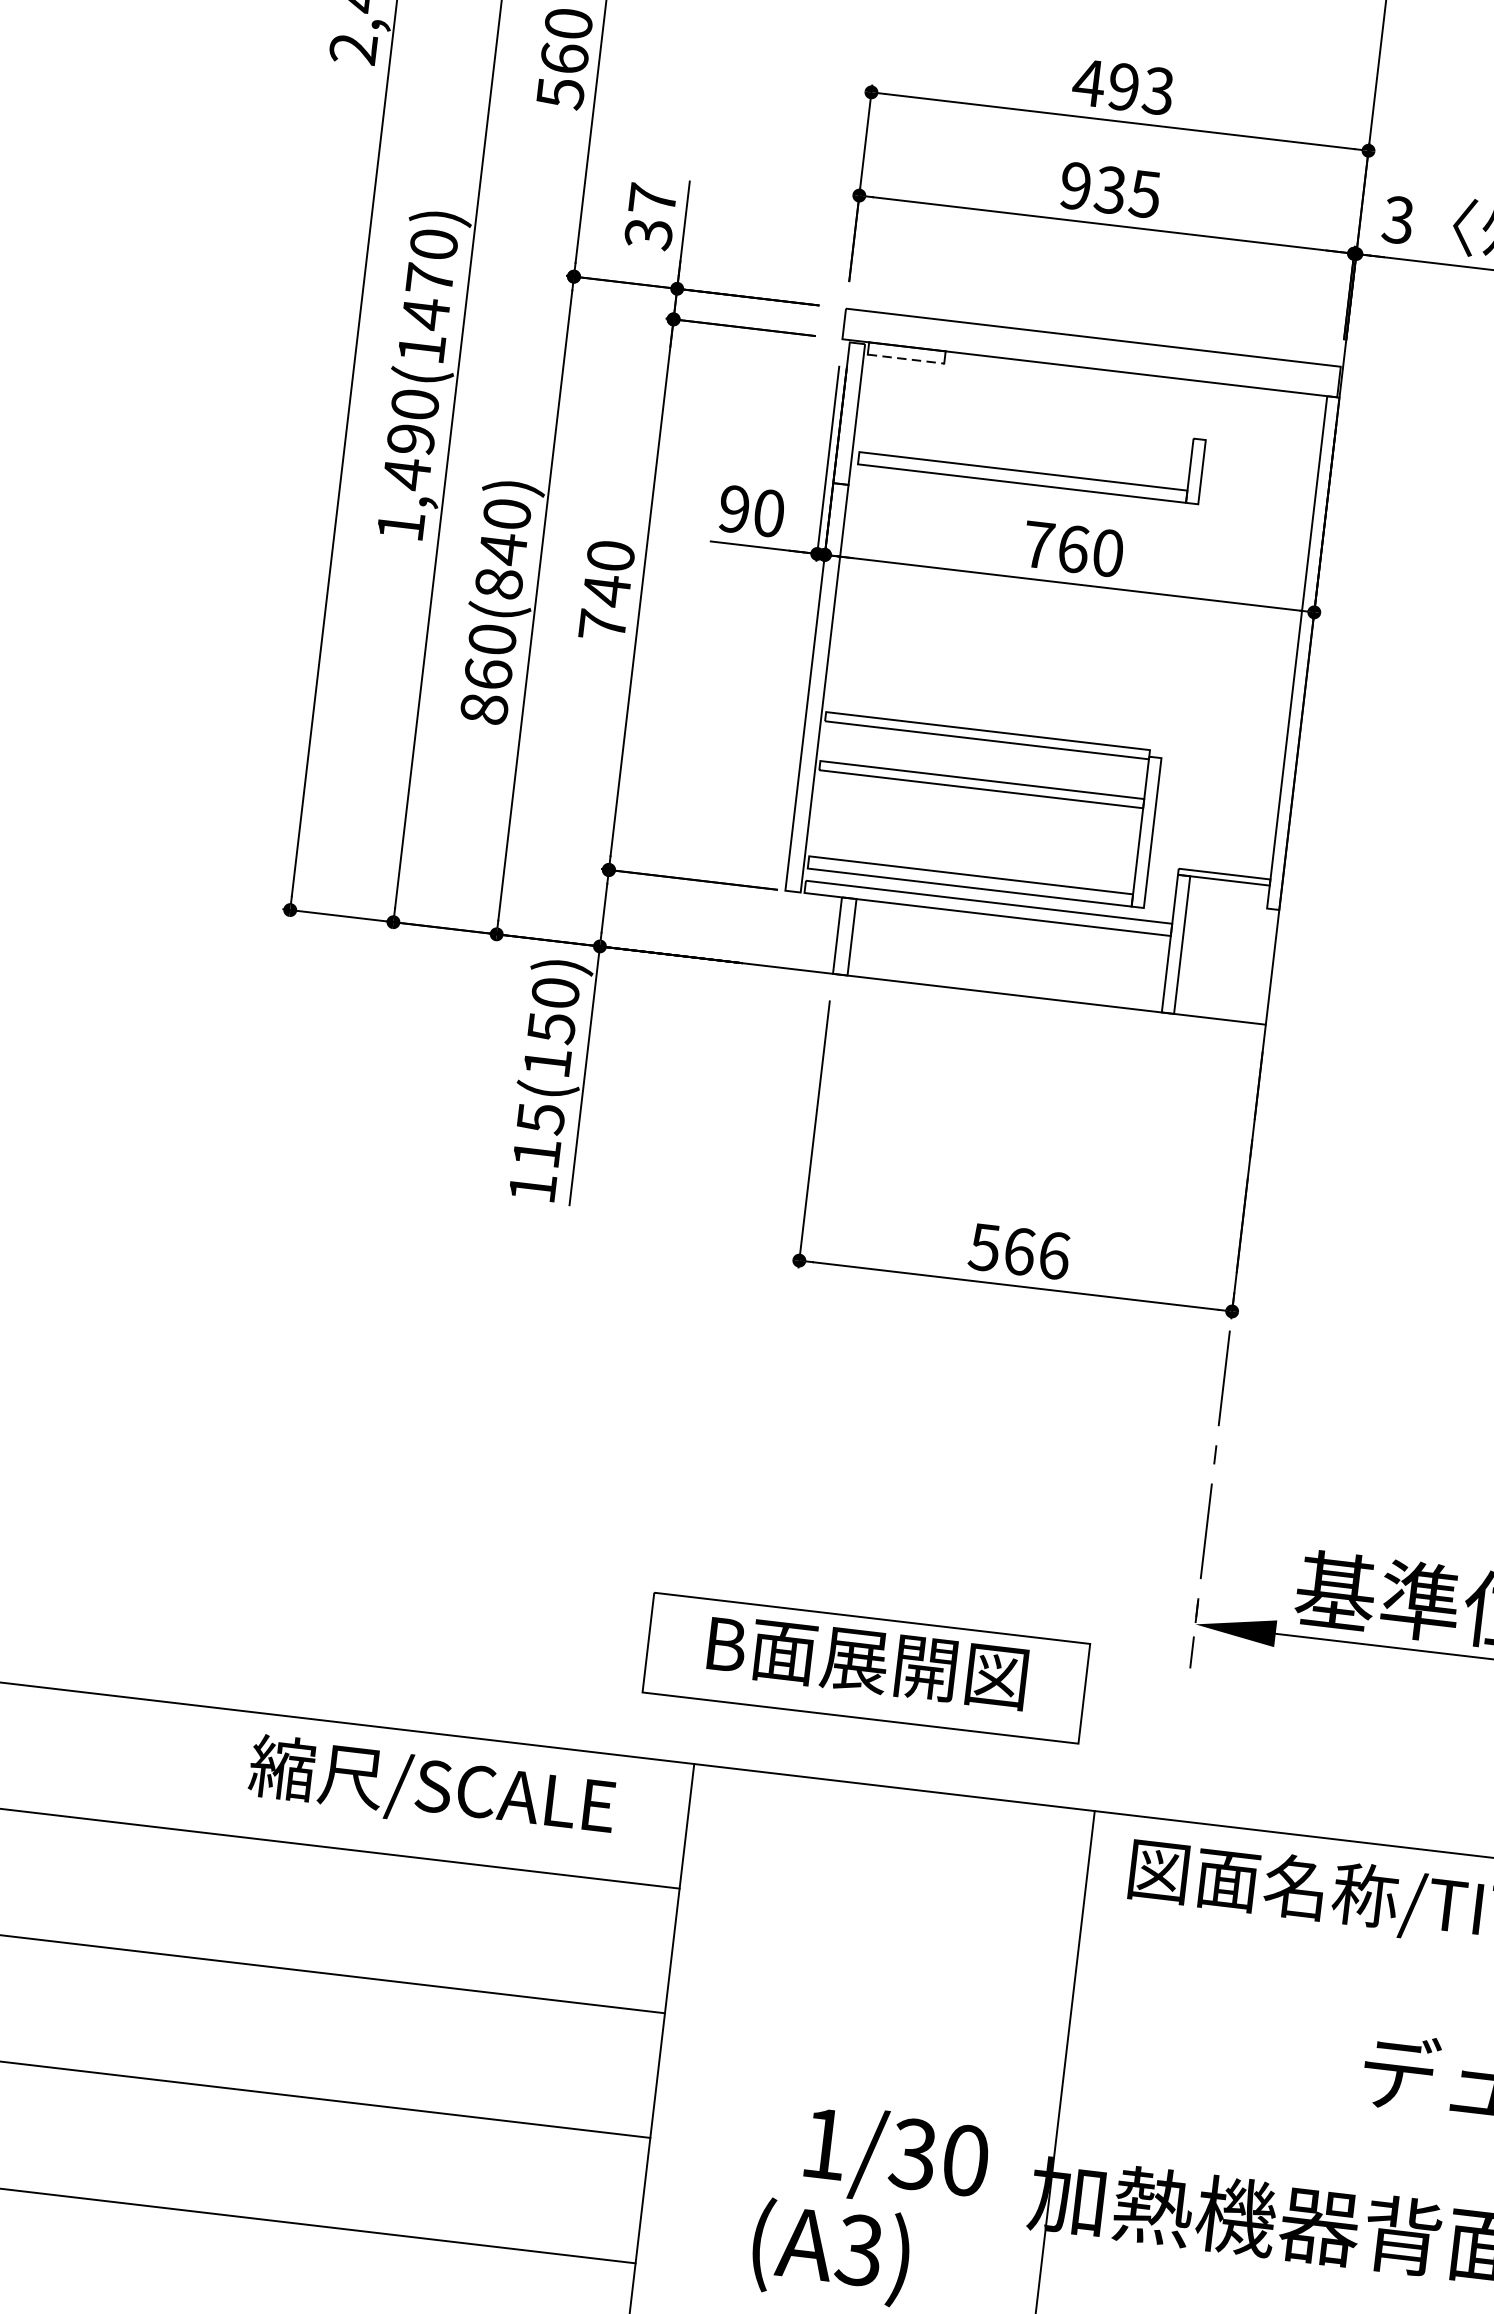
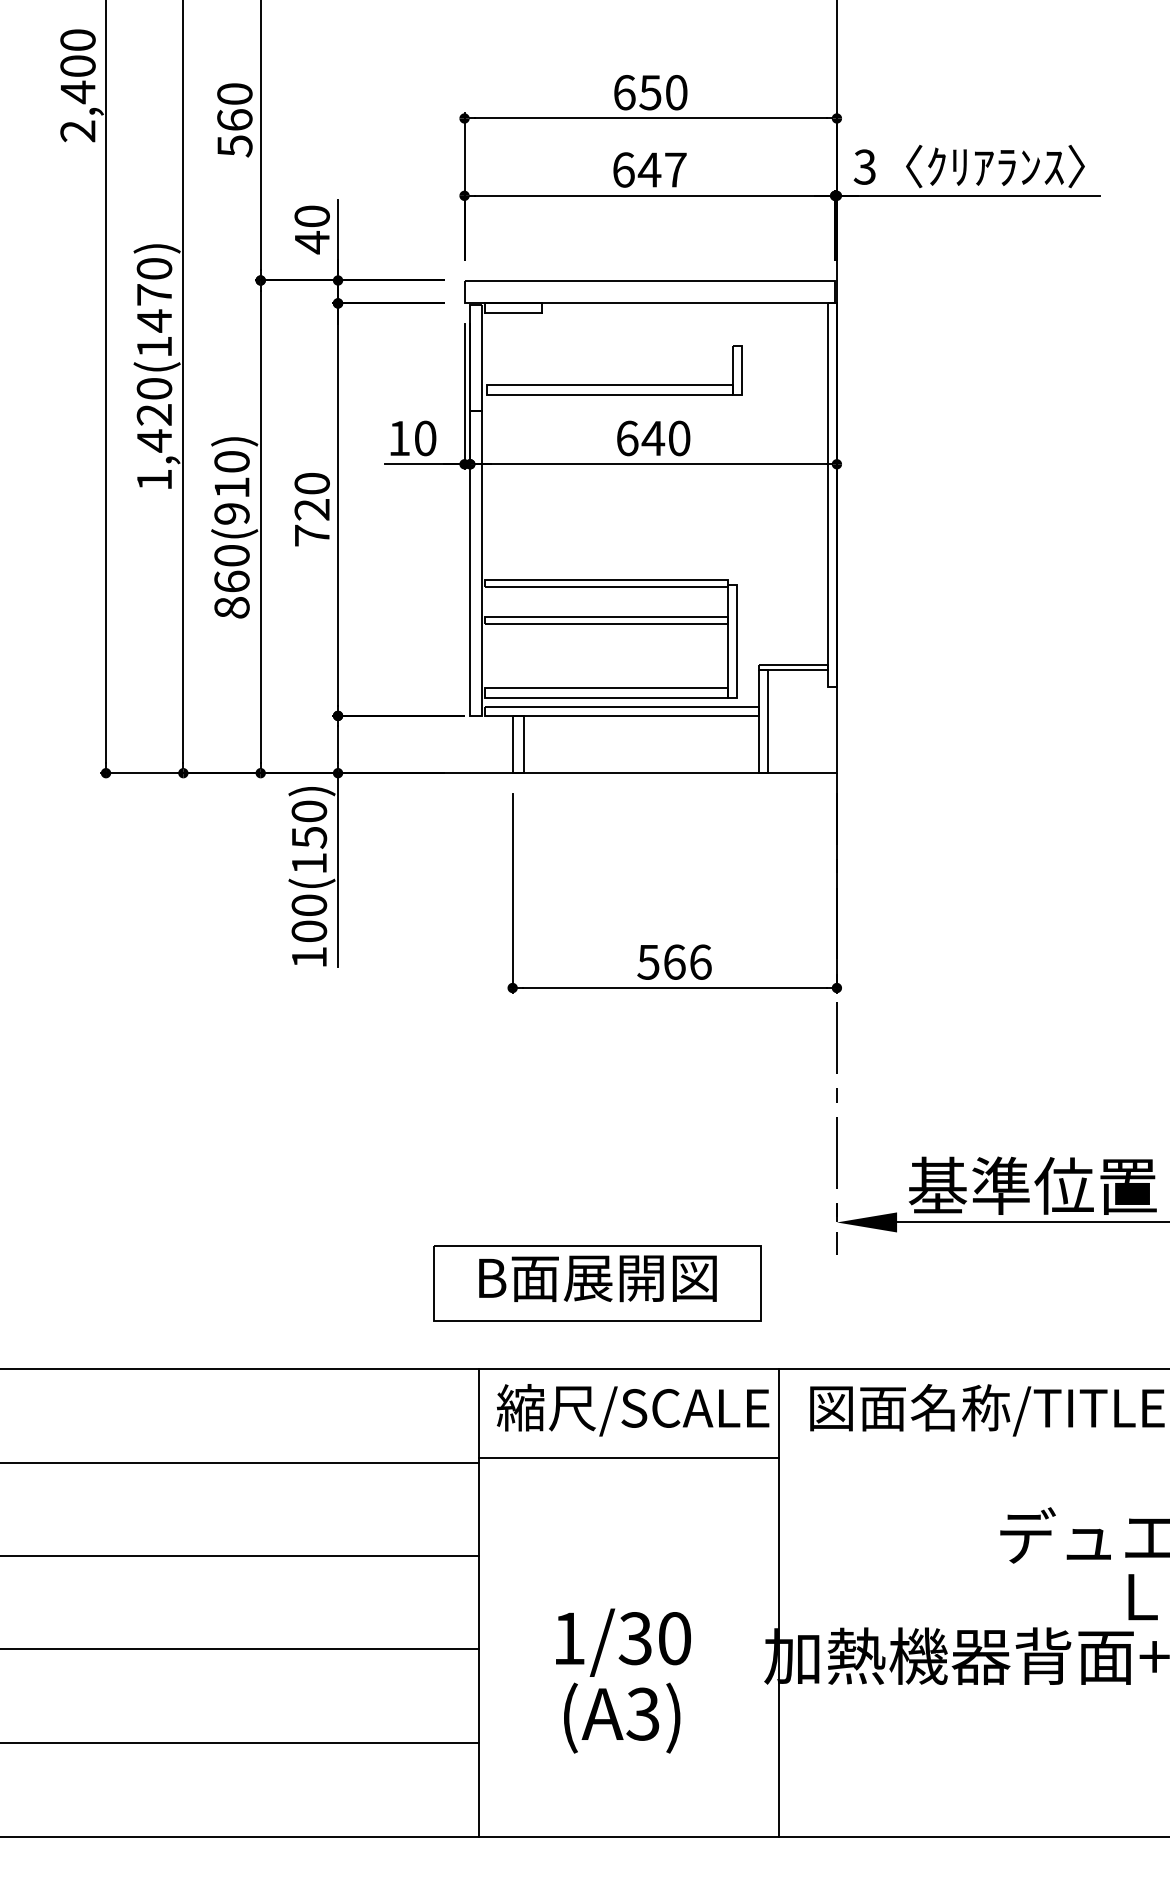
text: (1122, 86) -> (649, 92), 493 -> 650
text: (1110, 189) -> (649, 169), 935 -> 647
text: (649, 216) -> (311, 229), 37 -> 40
line: (906, 359) -> (513, 312), dashed -> solid
text: (411, 438) -> (154, 414), 1,490(1470) -> 1,420(1470)
text: (734, 509) -> (399, 438), 90 -> 10
text: (1056, 547) -> (640, 438), 760 -> 640
text: (500, 565) -> (231, 500), 860(840) -> 860(910)
text: (605, 590) -> (311, 509), 740 -> 720
text: (539, 1134) -> (309, 917), 115(150) -> 100(150)
text: (431, 1789) -> (632, 1410), moved
line: (880, 1905) -> (628, 1457), added
text: (896, 2157) -> (623, 1642), moved

